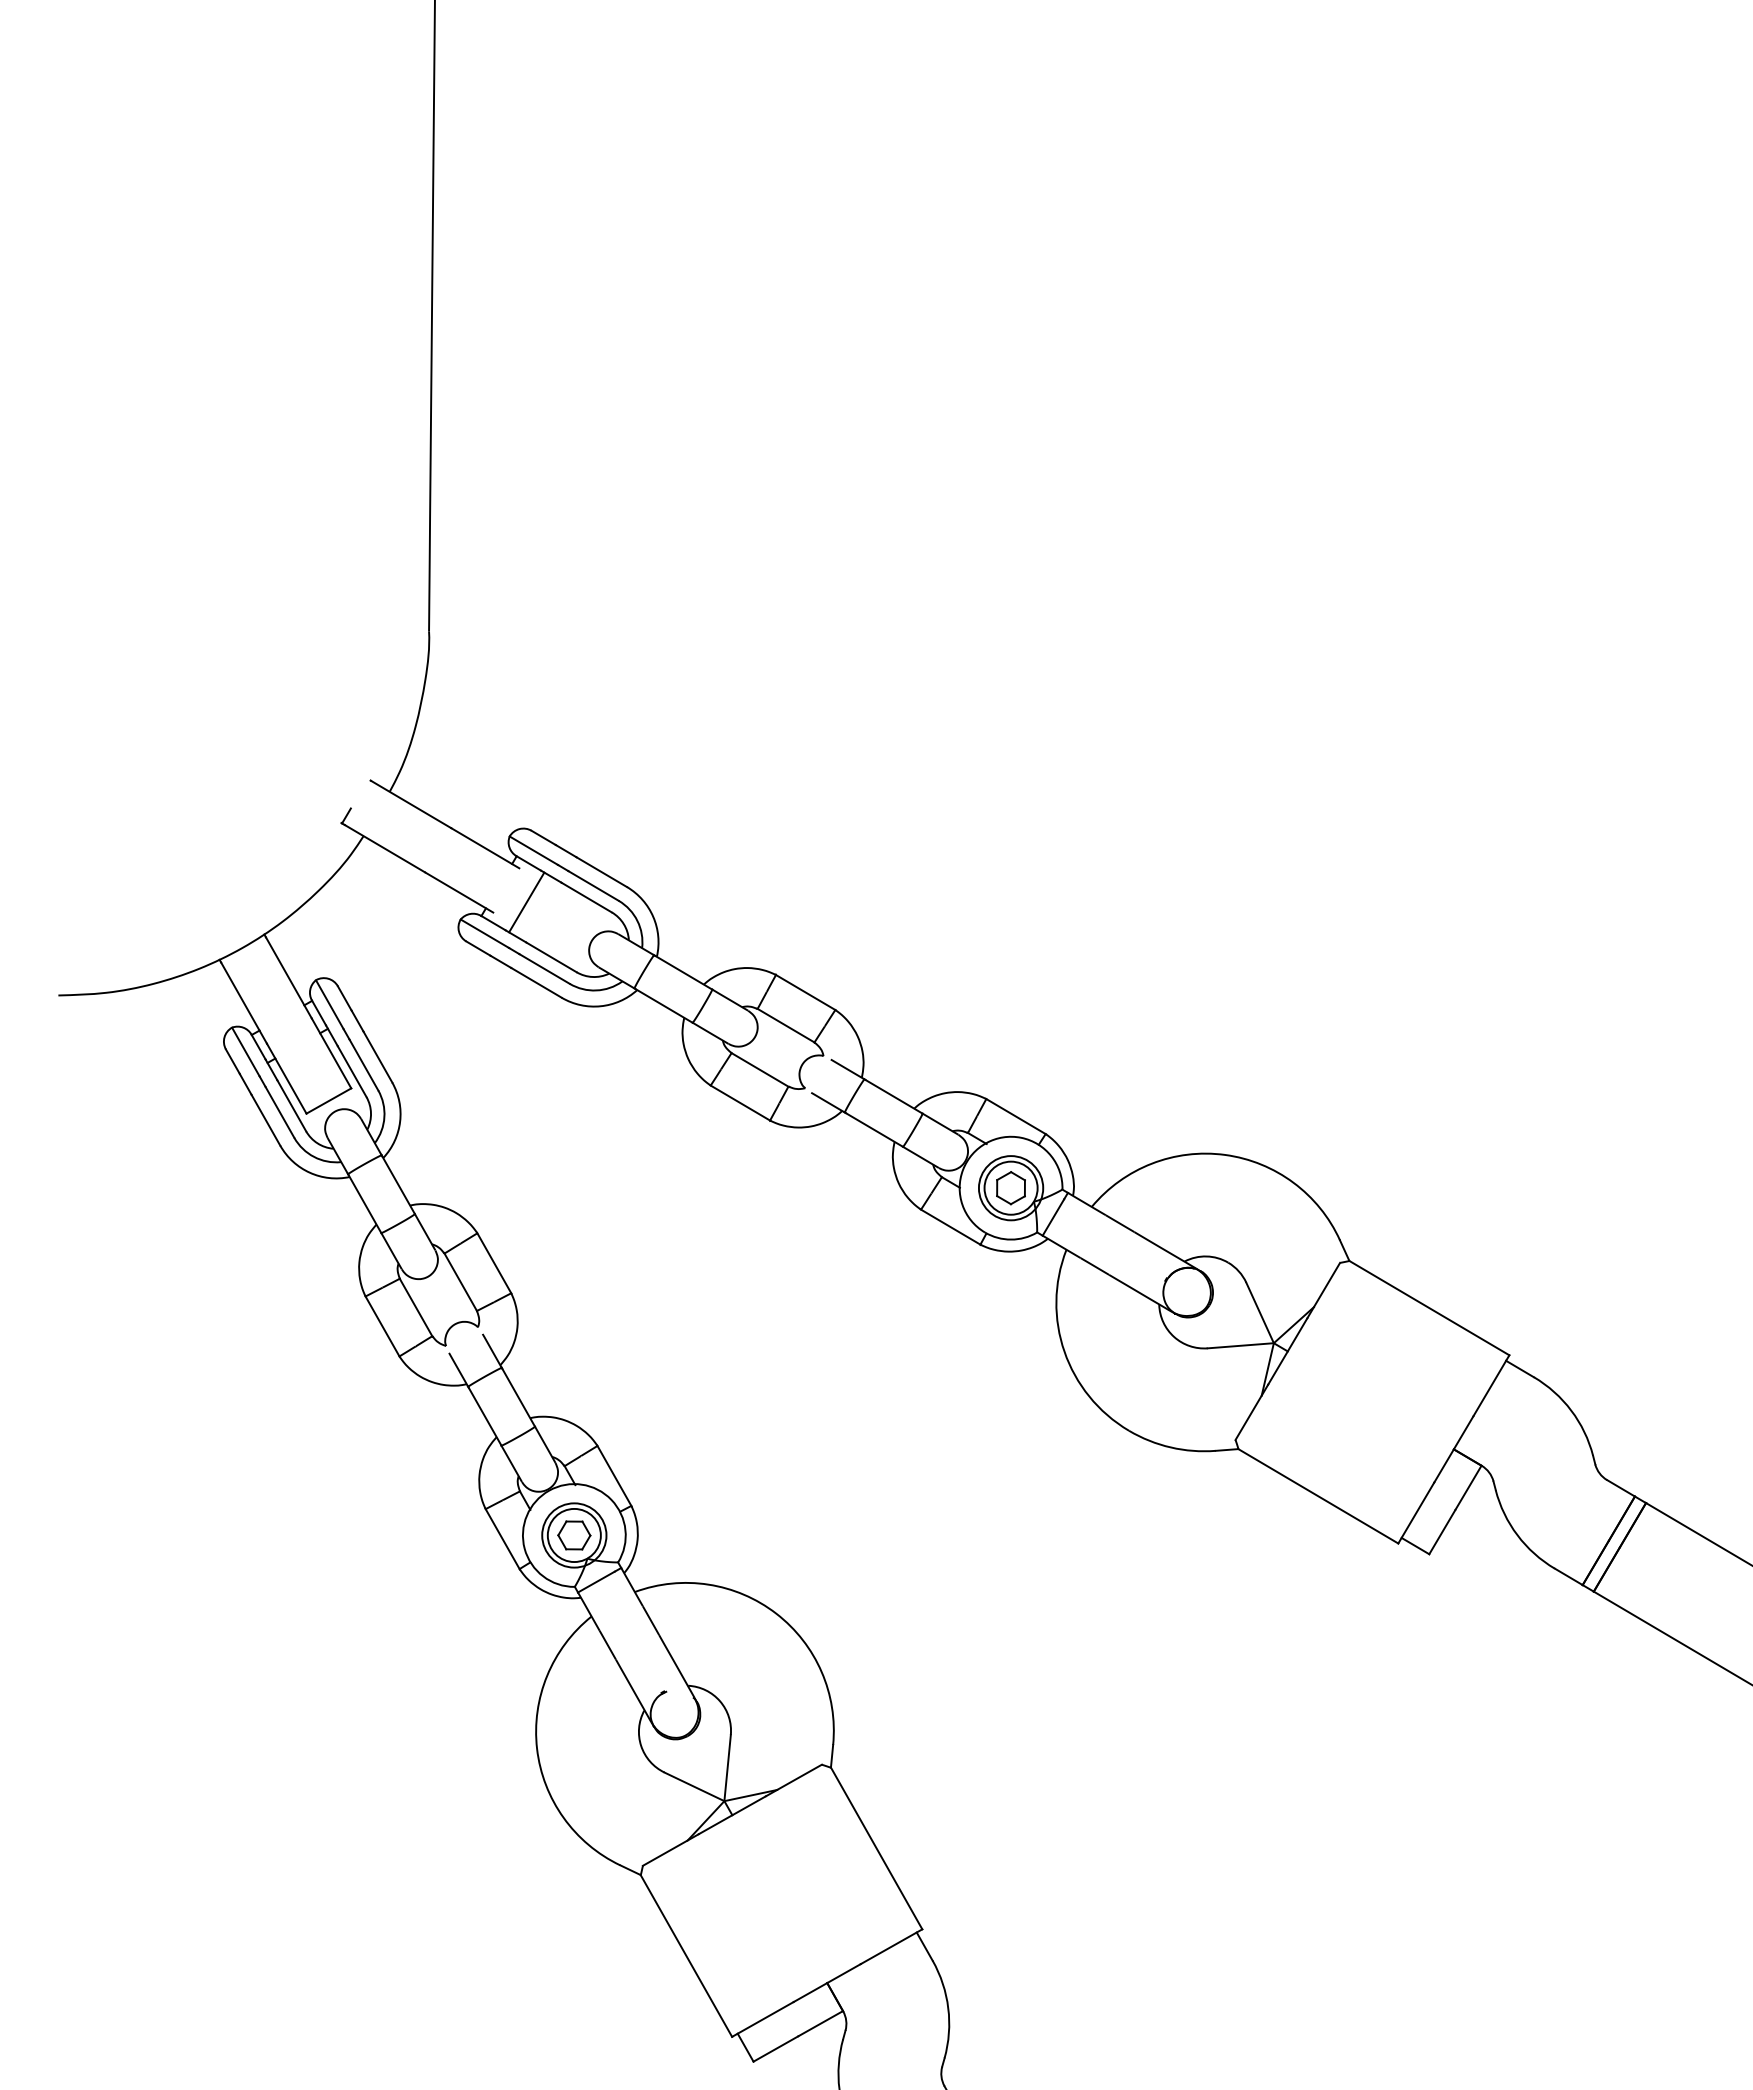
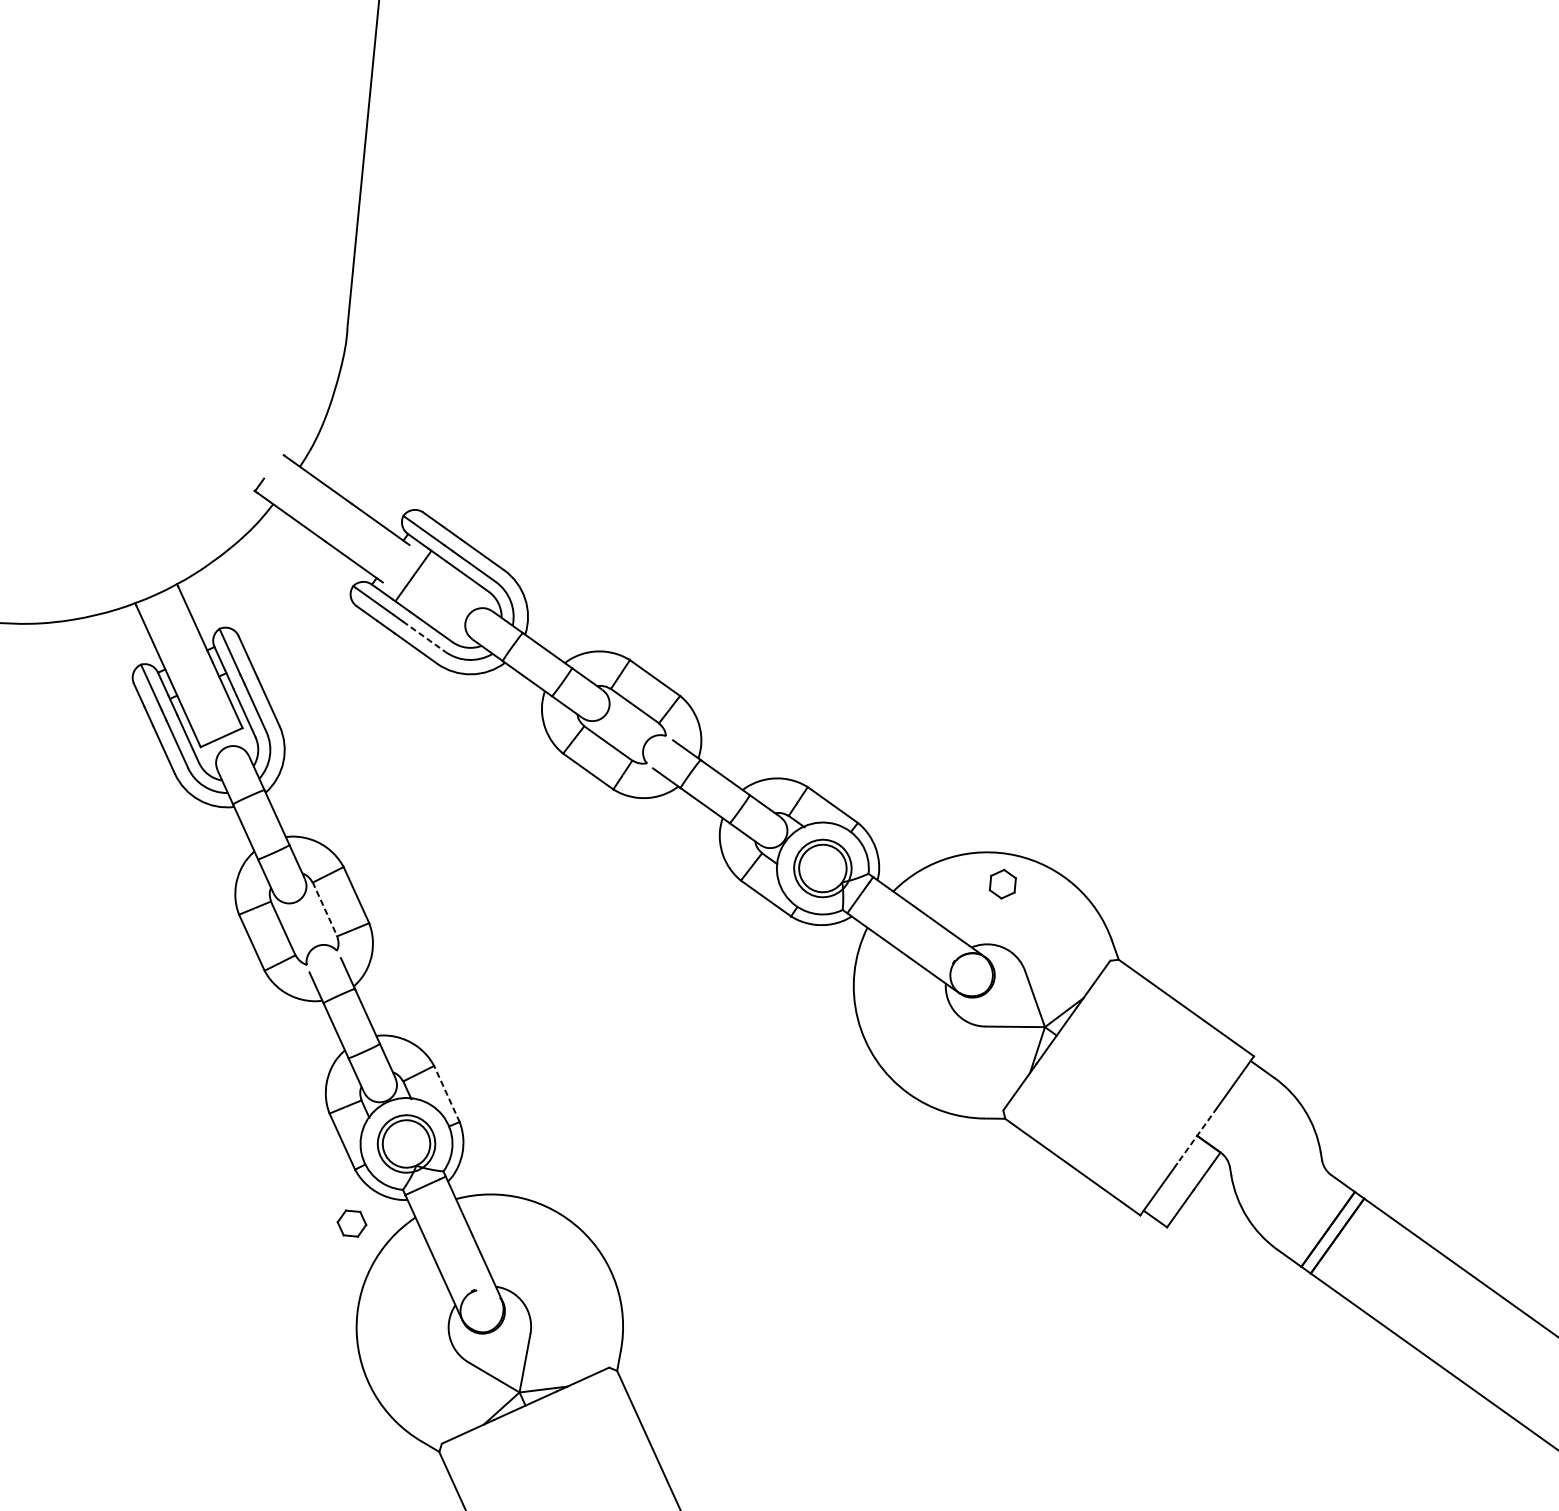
line: (545, 969) -> (424, 637), solid -> dashed
part: (1010, 1188) -> (1002, 884), moved
line: (460, 1282) -> (324, 909), solid -> dashed
line: (1453, 1449) -> (1196, 1135), solid -> dashed
line: (614, 1475) -> (447, 1093), solid -> dashed
part: (574, 1535) -> (352, 1223), moved

